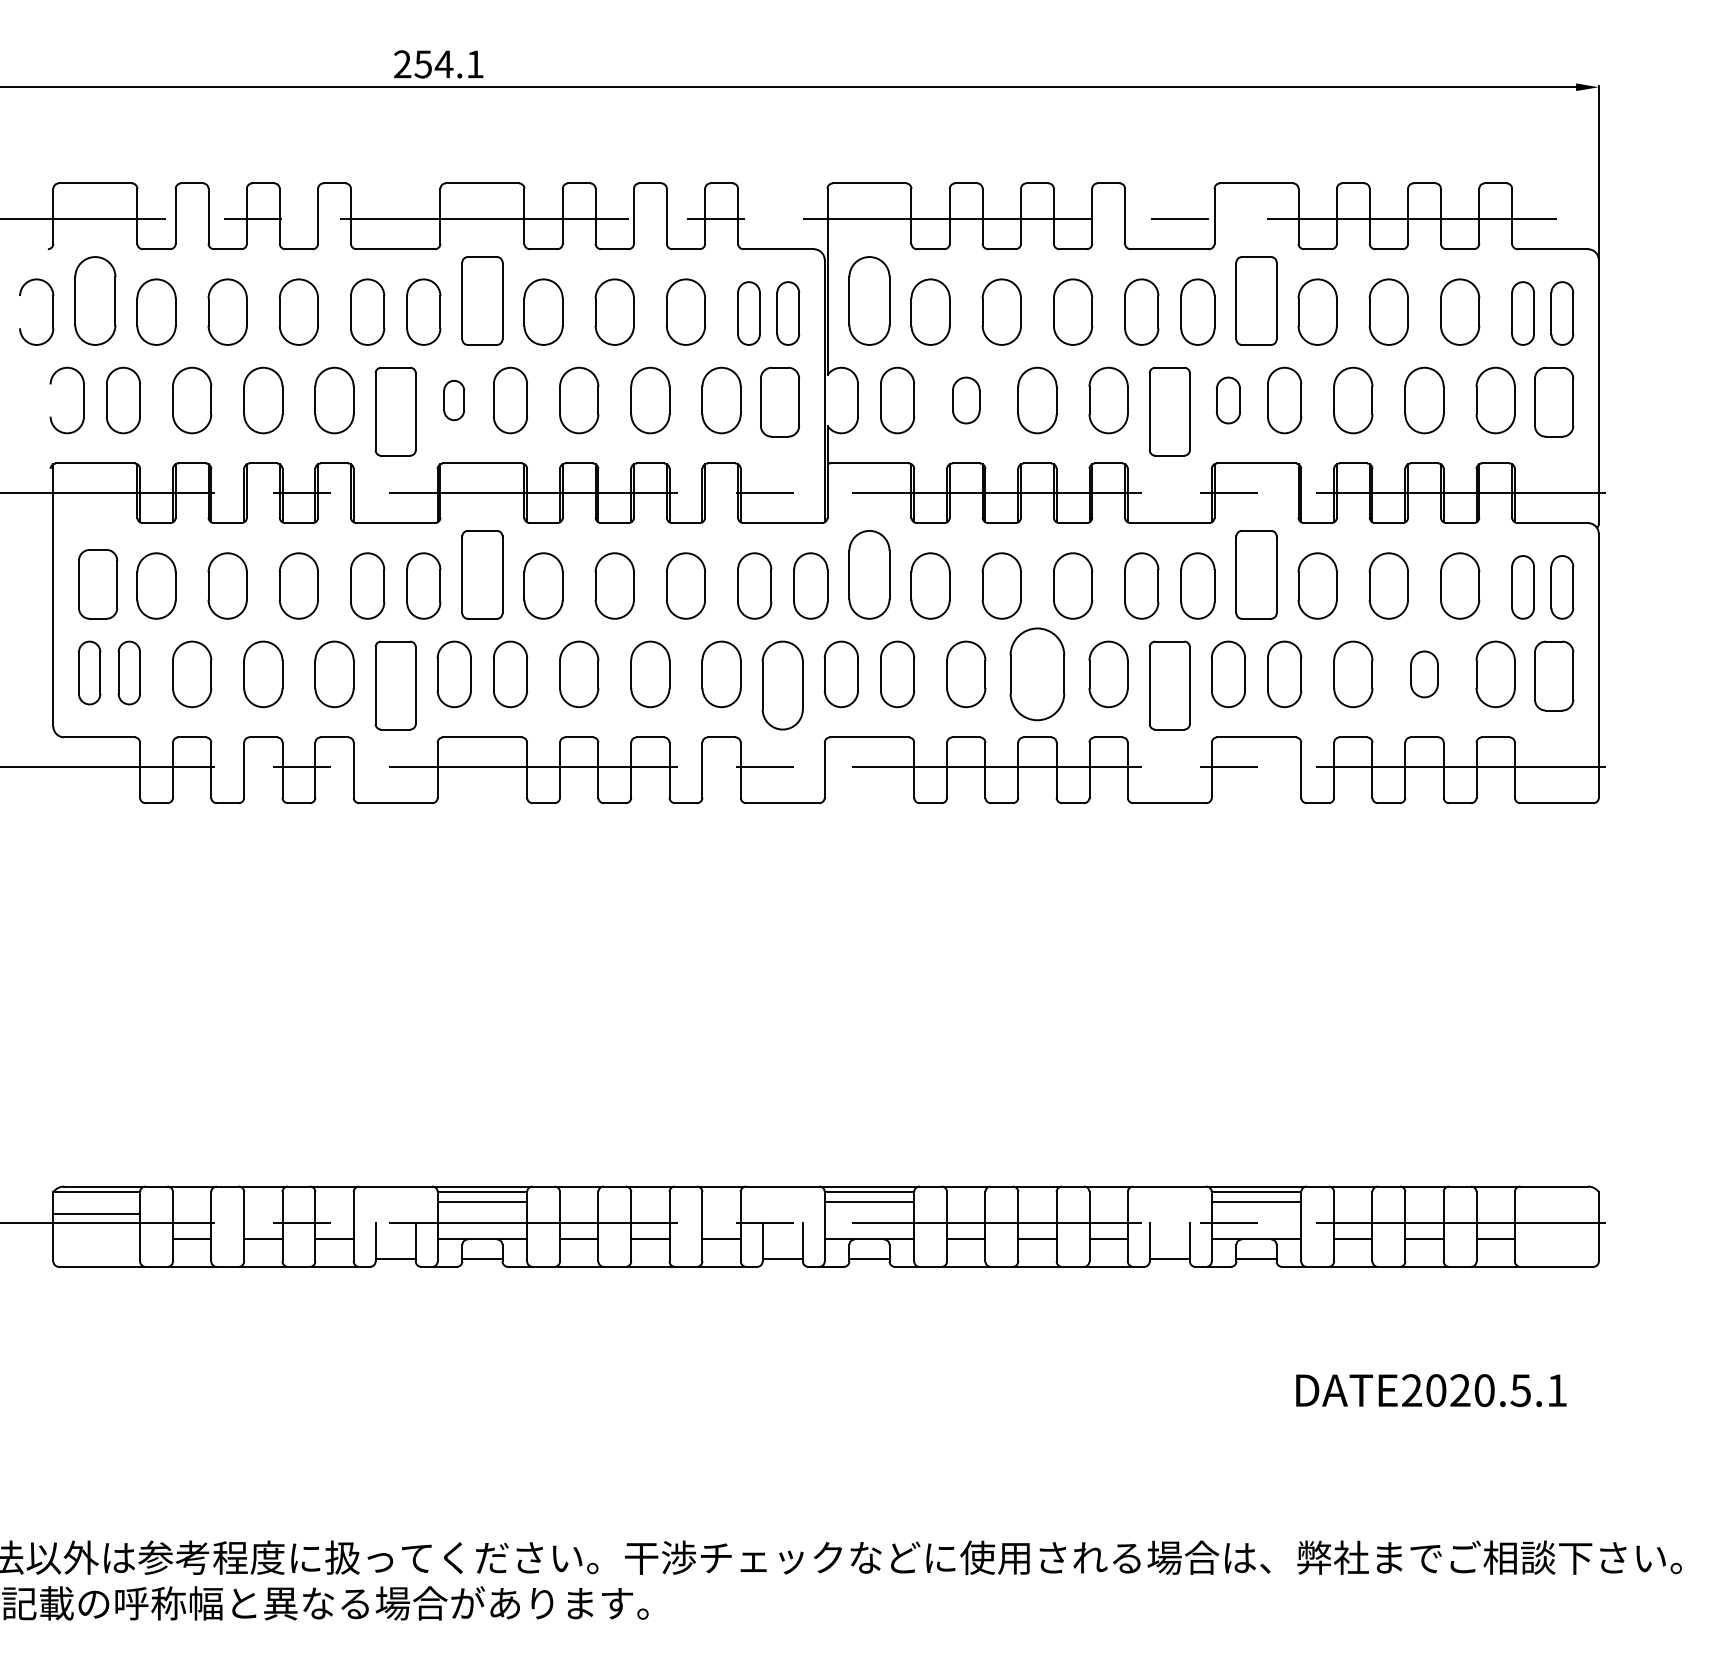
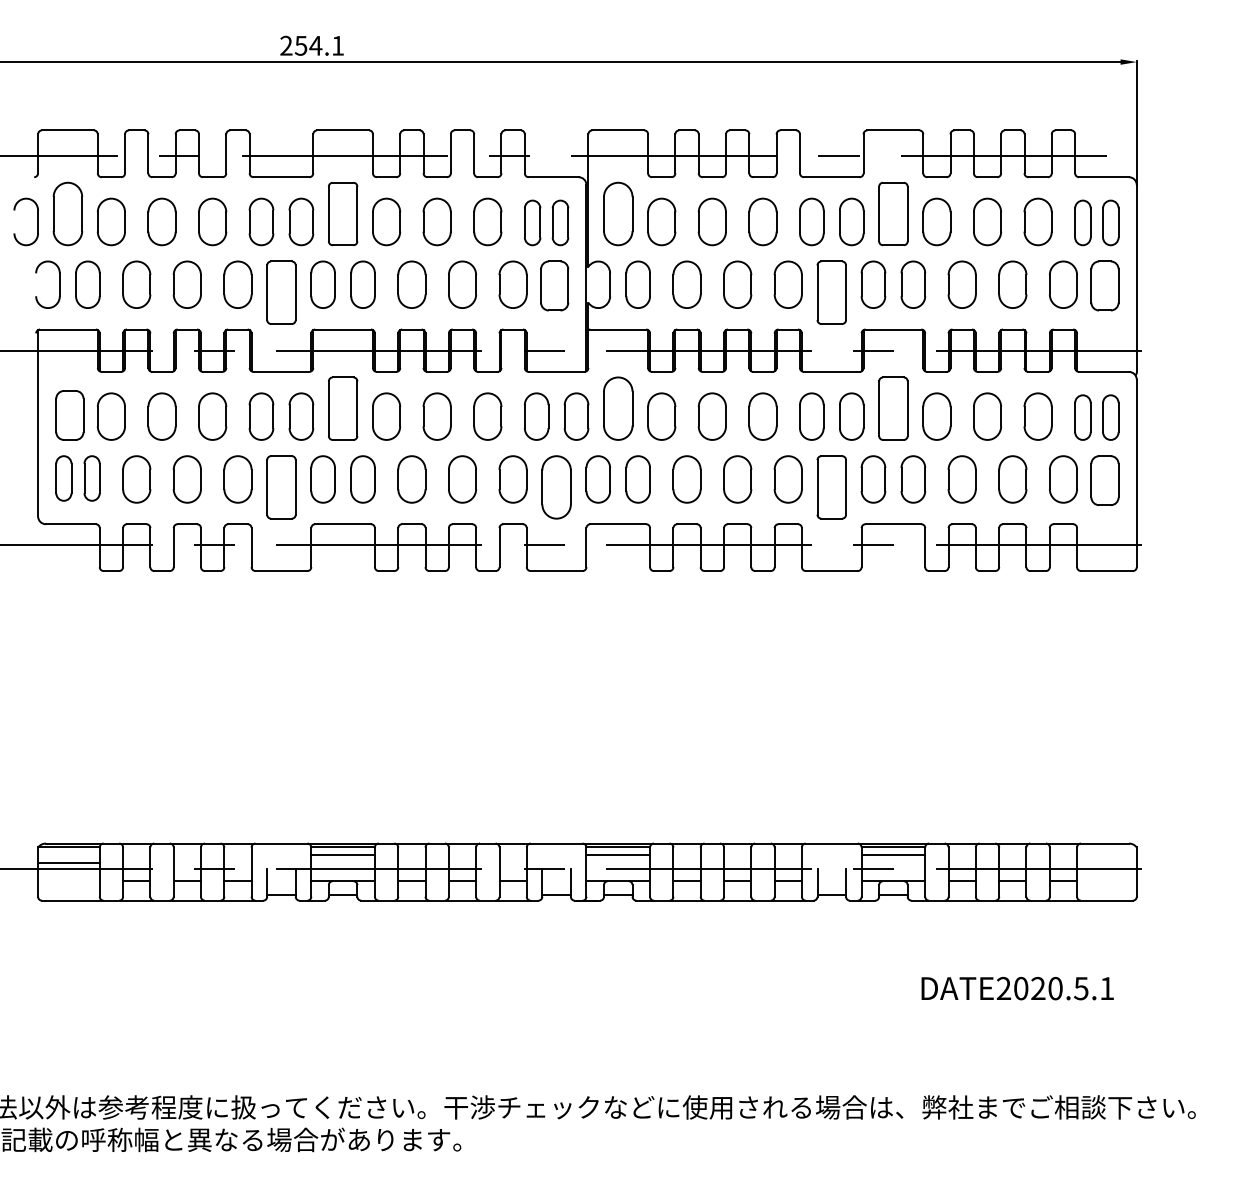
part: (453, 400) -> (322, 284), size x1.67
part: (966, 400) -> (687, 284), size x1.43
part: (1228, 400) -> (873, 284), size x1.43
part: (1037, 674) -> (737, 479), size x0.71
part: (1424, 674) -> (1012, 479), size x1.43

